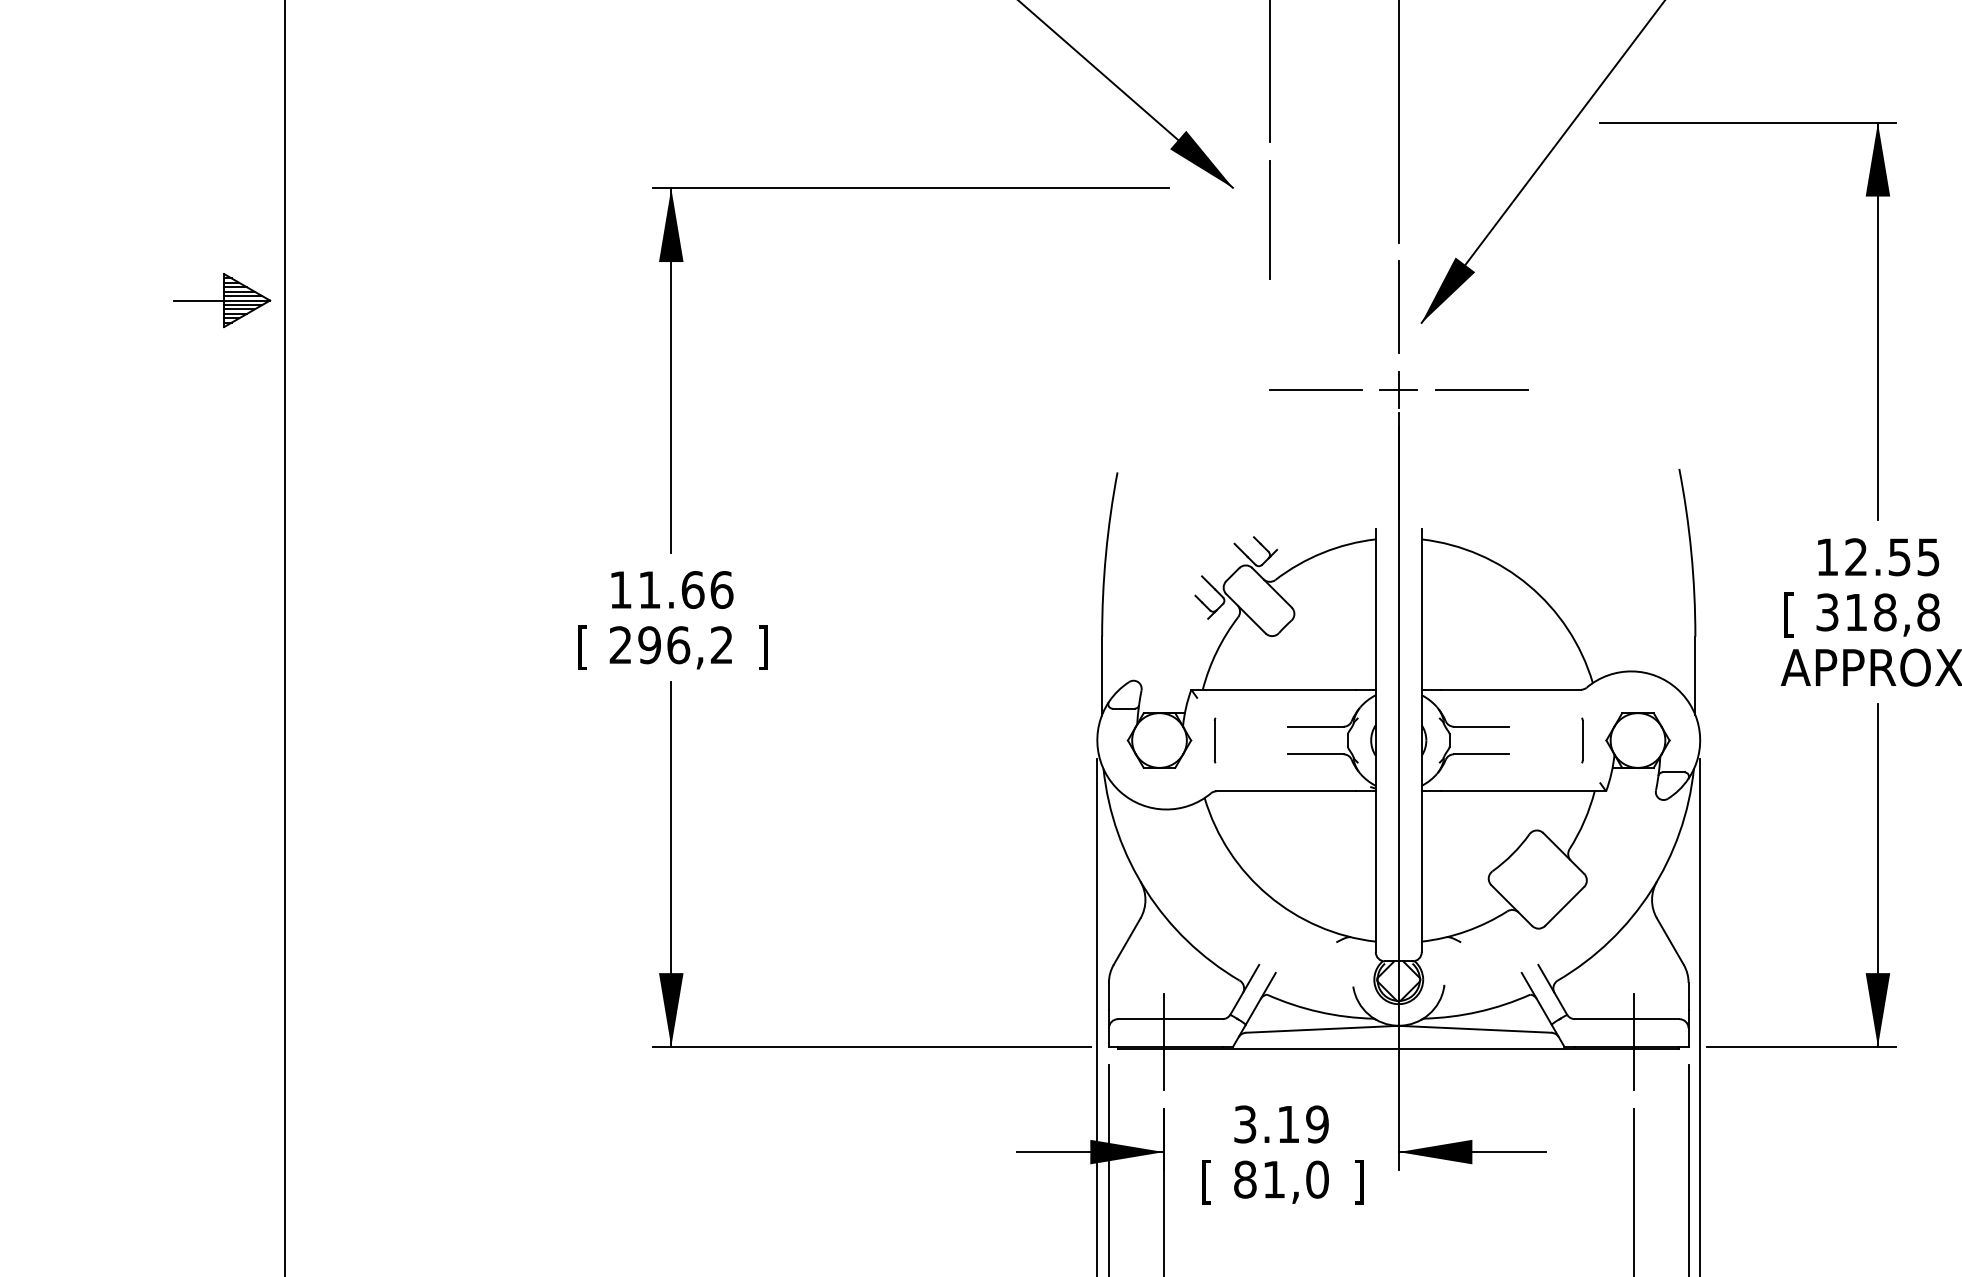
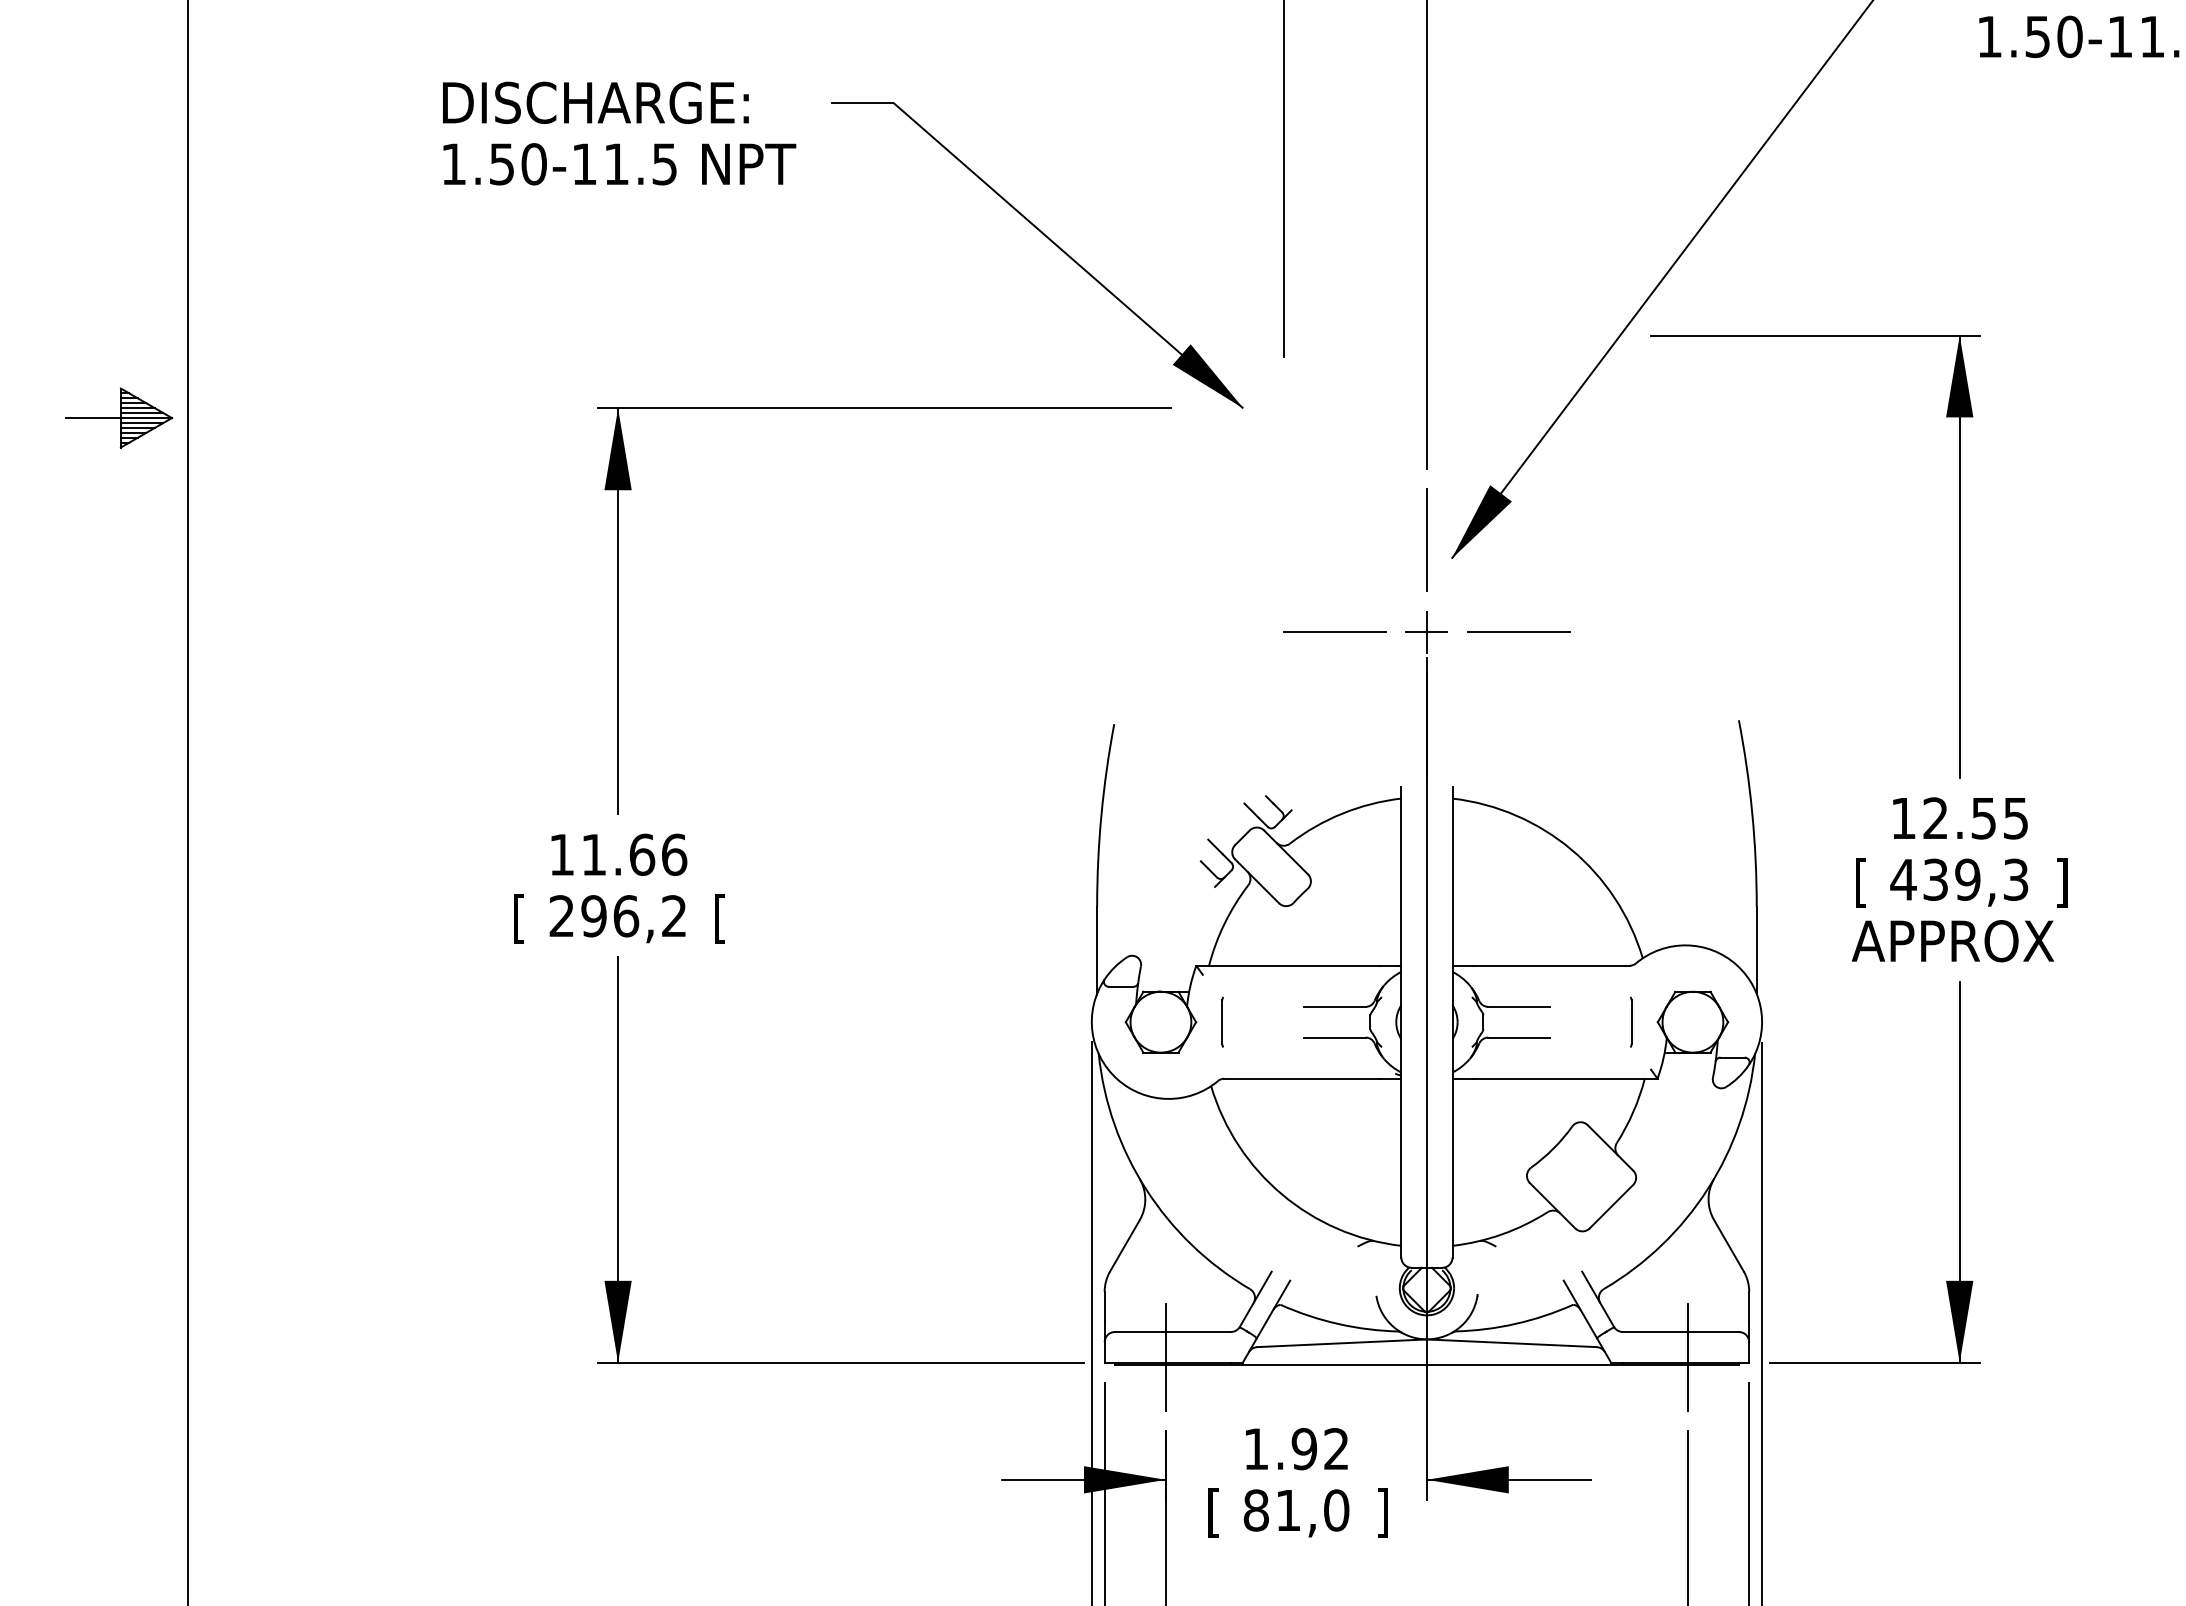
line: (1269, 220) -> (1283, 443), removed
part: (221, 300) -> (118, 417), moved
text: (1877, 612) -> (1959, 879), 318,8 -> 439,3
text: (763, 647) -> (720, 918), ] -> [
text: (1281, 1124) -> (1296, 1449), 3.19 -> 1.92

